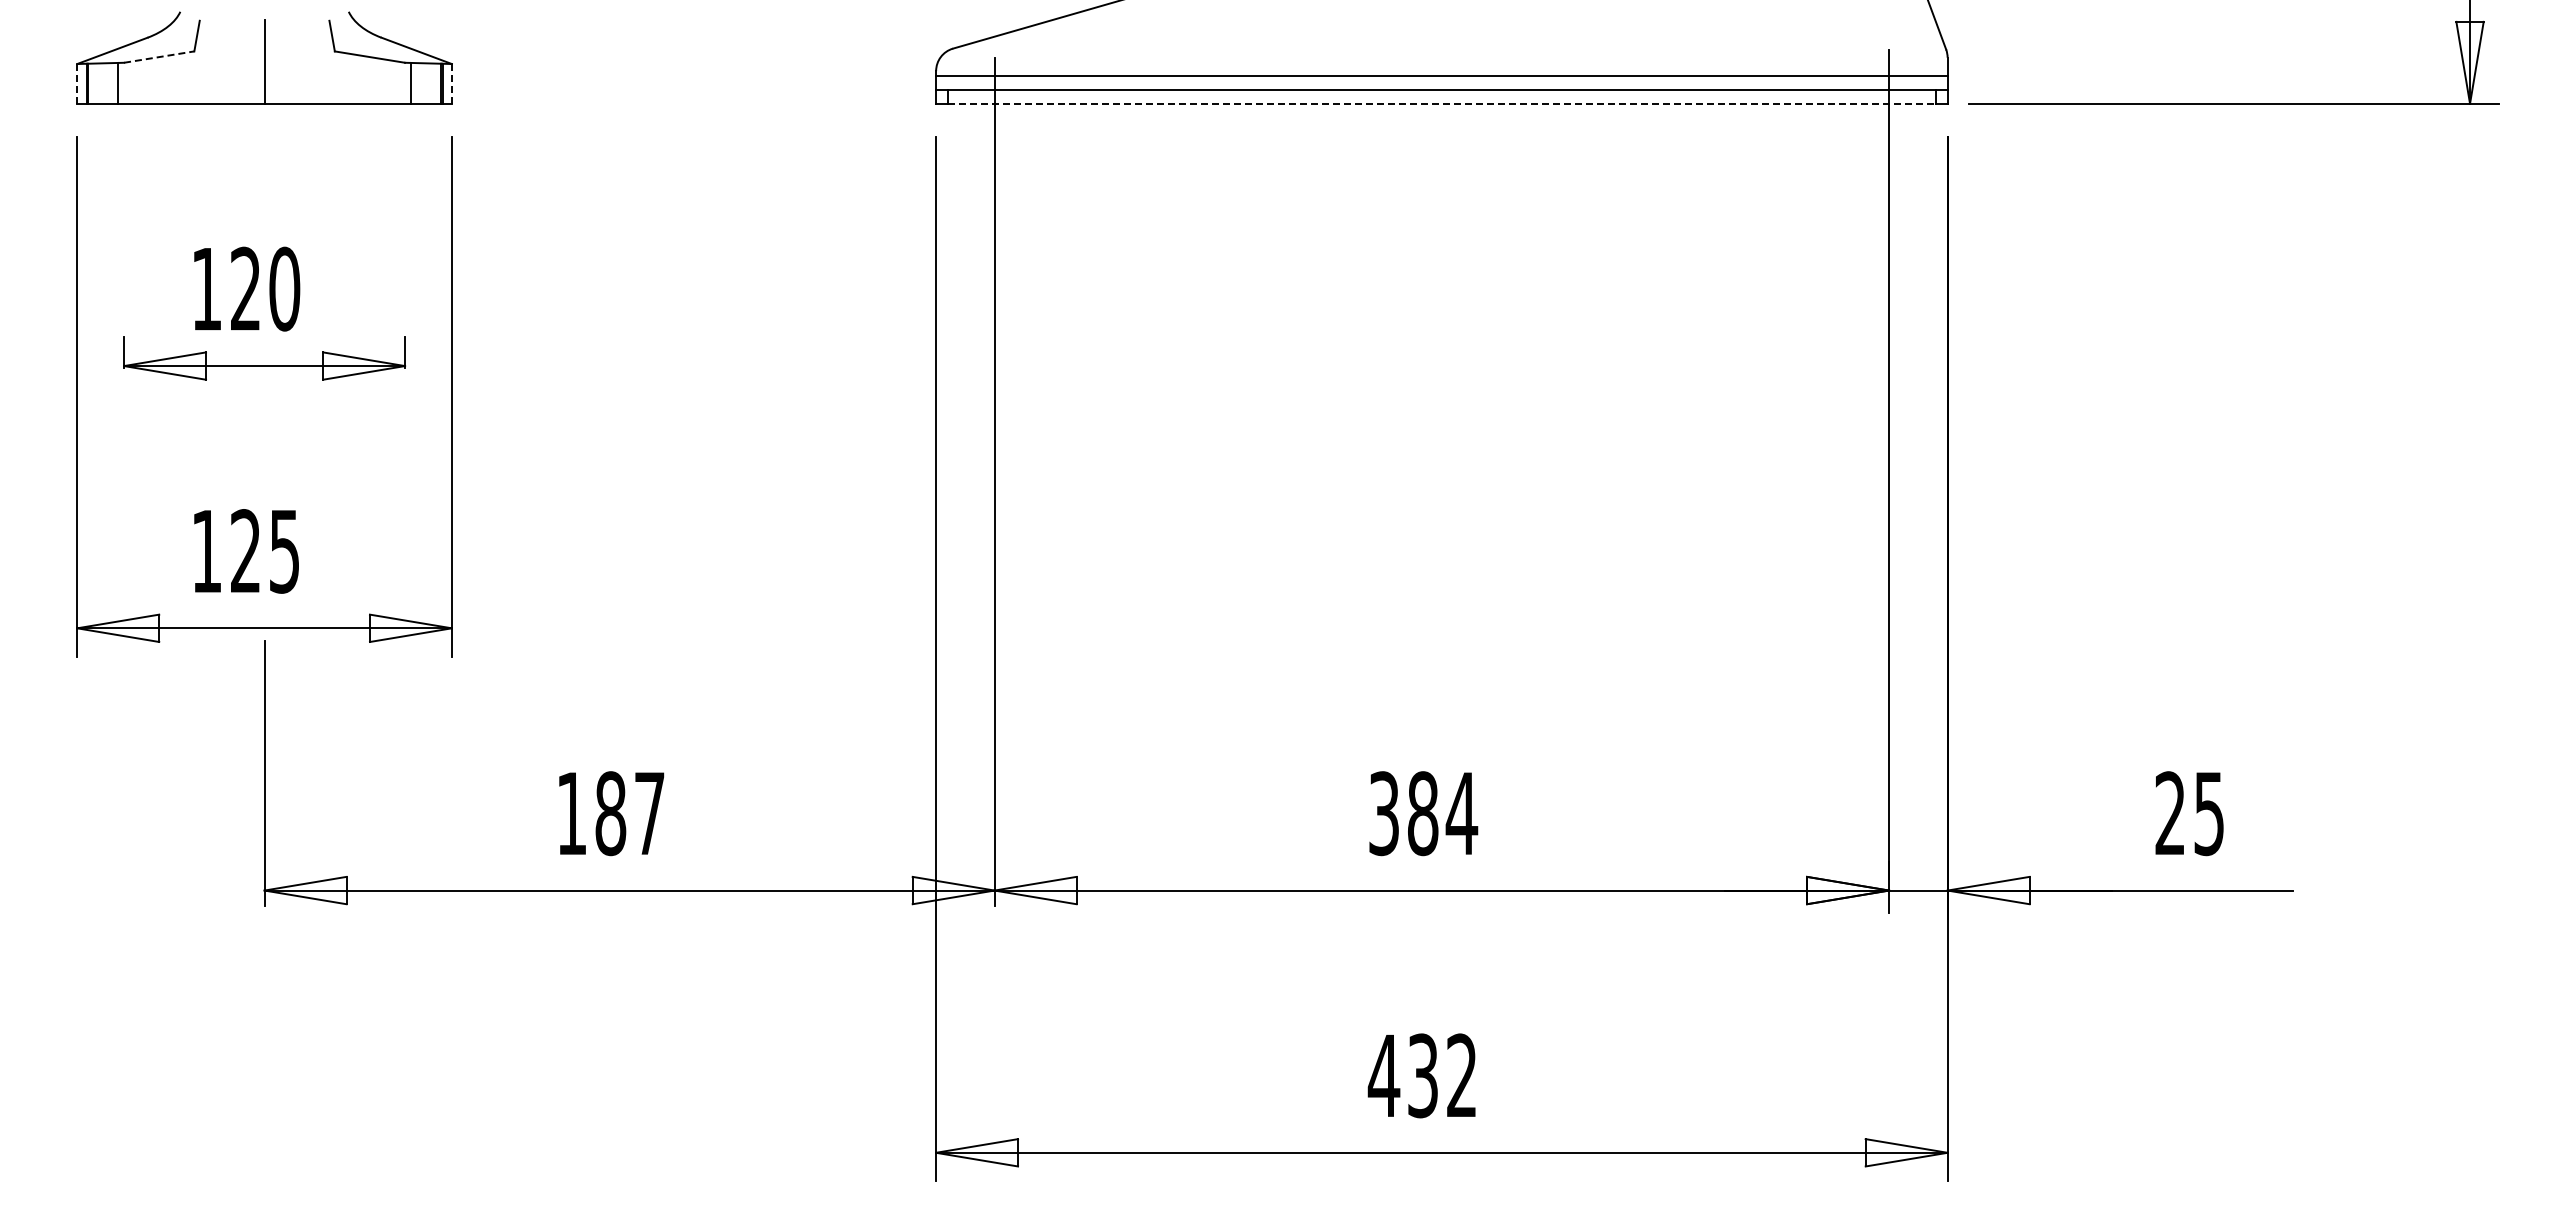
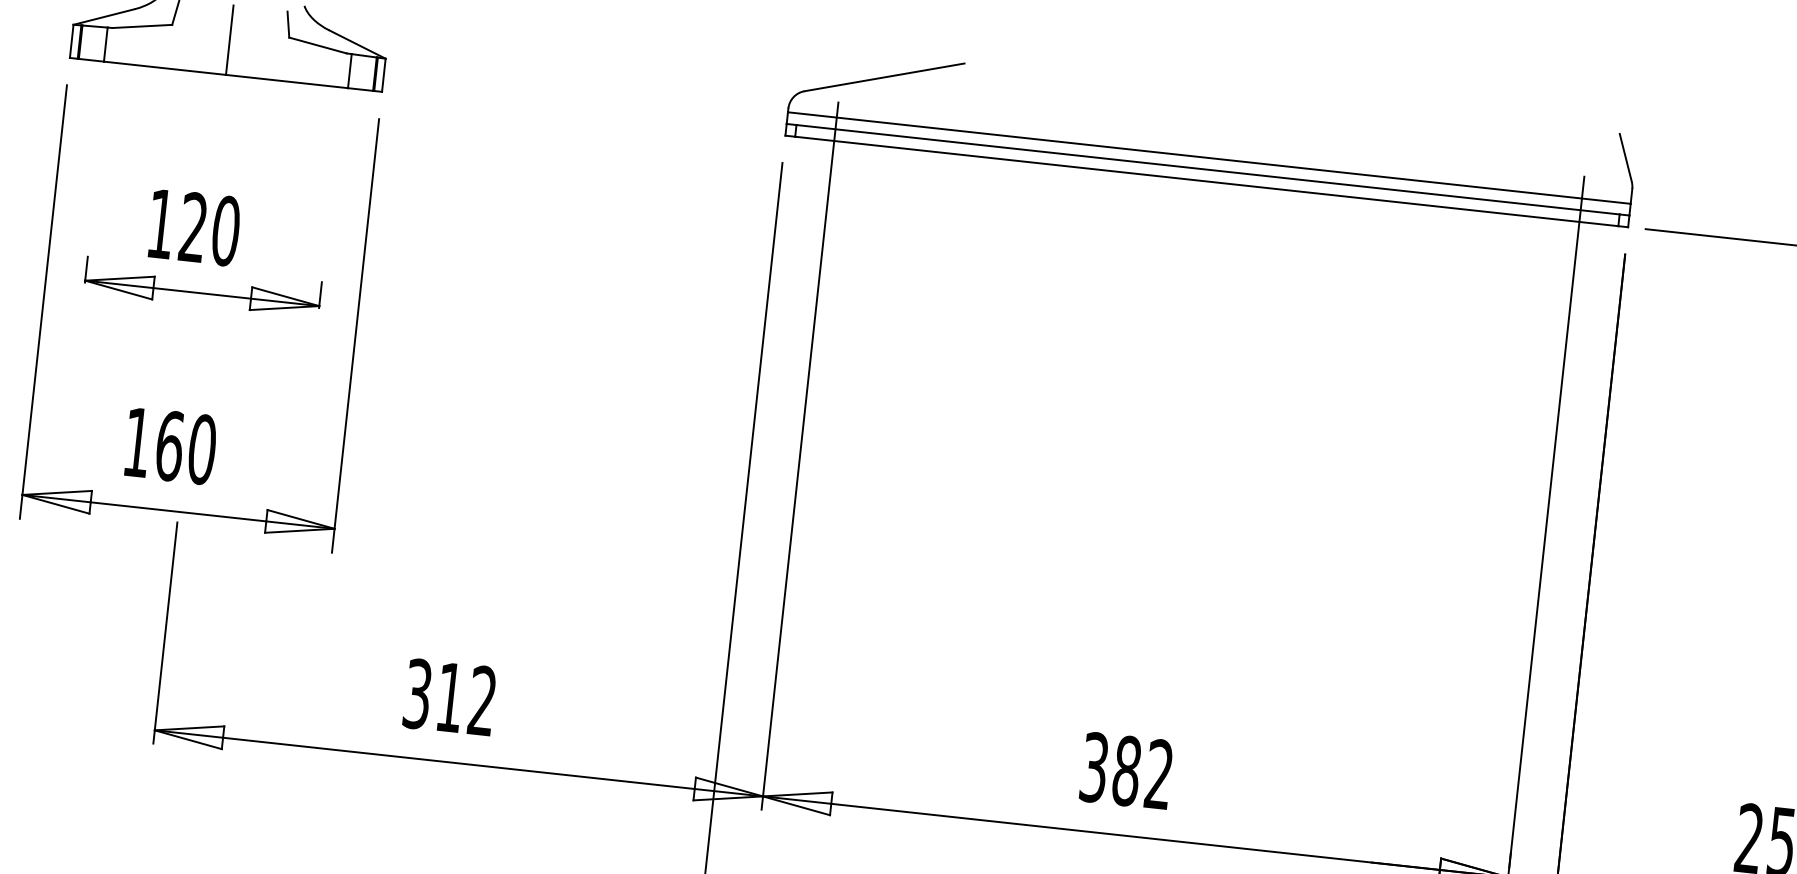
line: (159, 57) -> (142, 26), dashed -> solid
line: (77, 83) -> (71, 41), dashed -> solid
line: (451, 83) -> (383, 74), dashed -> solid
line: (1442, 103) -> (1207, 181), dashed -> solid
text: (265, 551) -> (186, 447), 125 -> 160
text: (1461, 812) -> (1159, 773), 384 -> 382
text: (610, 813) -> (449, 697), 187 -> 312

